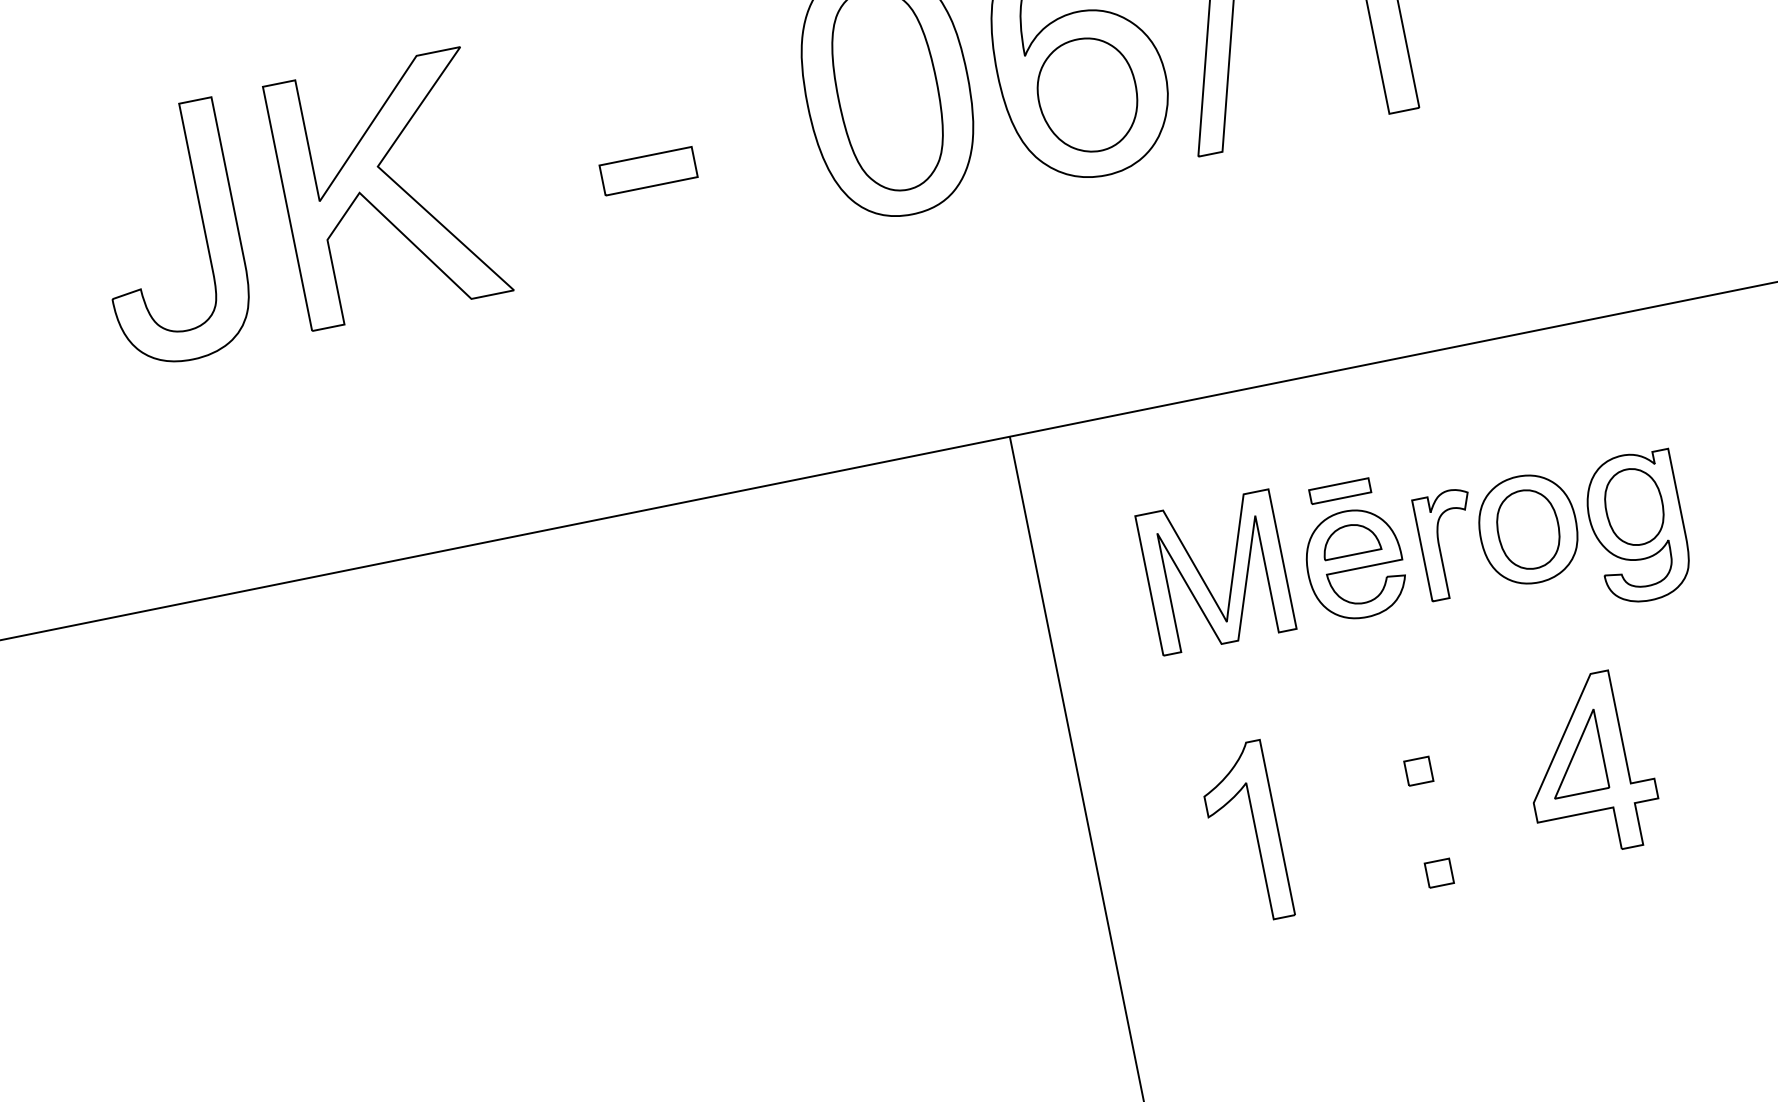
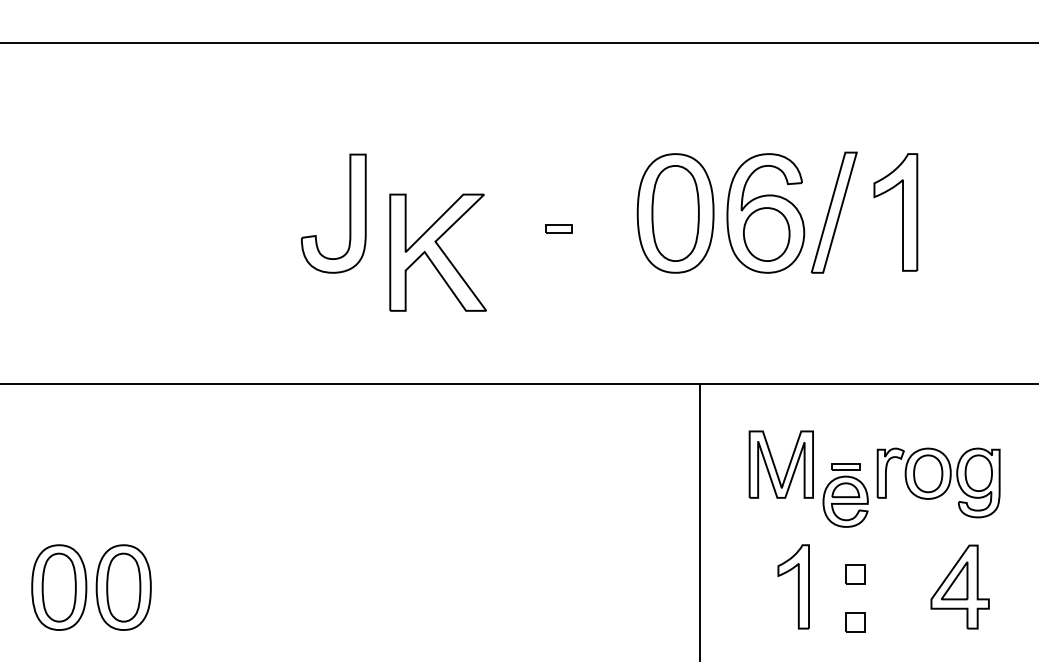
part: (647, 170) -> (558, 228), size x0.6
part: (386, 188) -> (437, 252), moved
part: (1351, 551) -> (845, 495), moved
part: (1587, 764) -> (959, 586), moved
part: (1417, 769) -> (855, 573), size x1.6
part: (1244, 833) -> (793, 586), moved
part: (1438, 872) -> (855, 622), size x1.6

